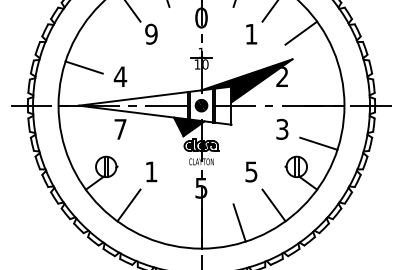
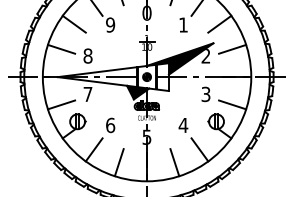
line: (100, 32) -> (73, 23), added
line: (318, 66) -> (232, 48), added
text: (119, 76) -> (87, 55), 4 -> 8
line: (84, 143) -> (61, 104), added
text: (151, 172) -> (110, 125), 1 -> 6
text: (251, 172) -> (183, 125), 5 -> 4
line: (162, 222) -> (118, 162), added

